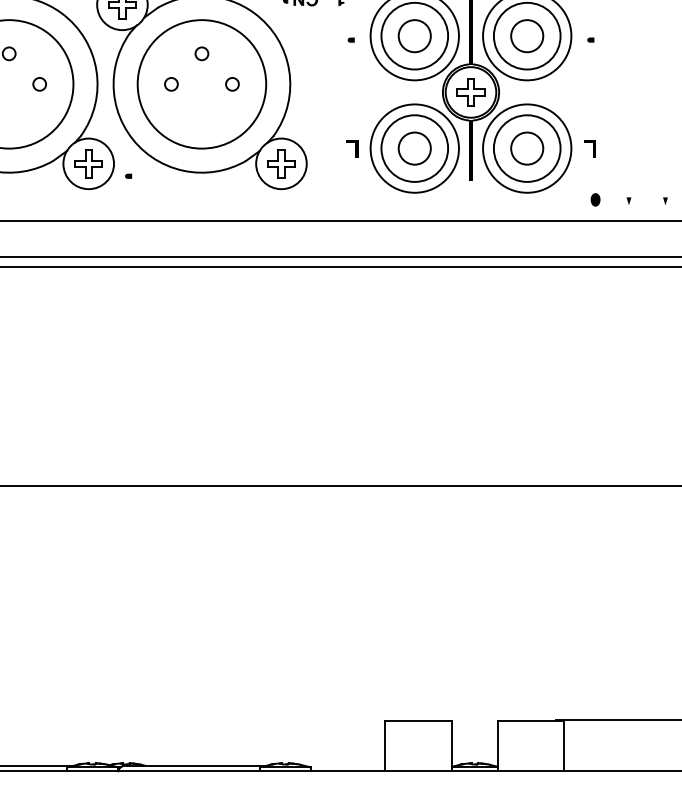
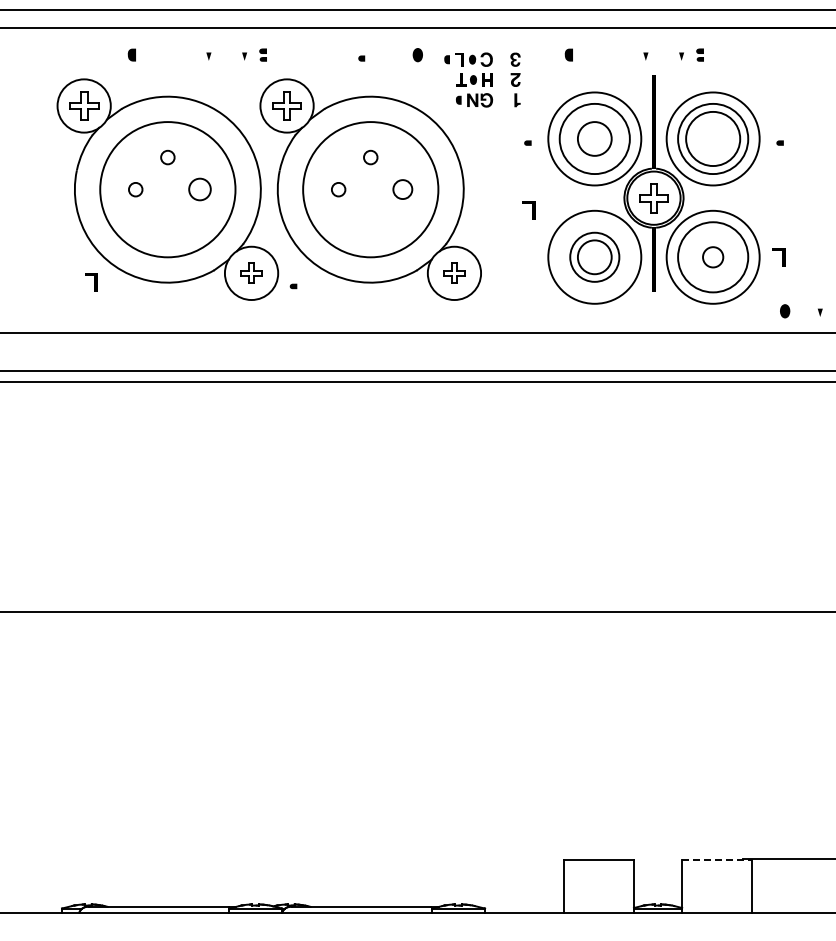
circle: (527, 35) -> (713, 138), size x1.6
circle: (39, 84) -> (199, 189), size x1.6
circle: (232, 84) -> (402, 189), size x1.4
part: (351, 148) -> (528, 210), moved
circle: (414, 148) -> (594, 257), size x0.7
circle: (527, 148) -> (713, 257), size x0.6
part: (88, 163) -> (251, 273), size x0.7
part: (281, 163) -> (454, 273), size x0.7
line: (531, 721) -> (717, 860), solid -> dashed

